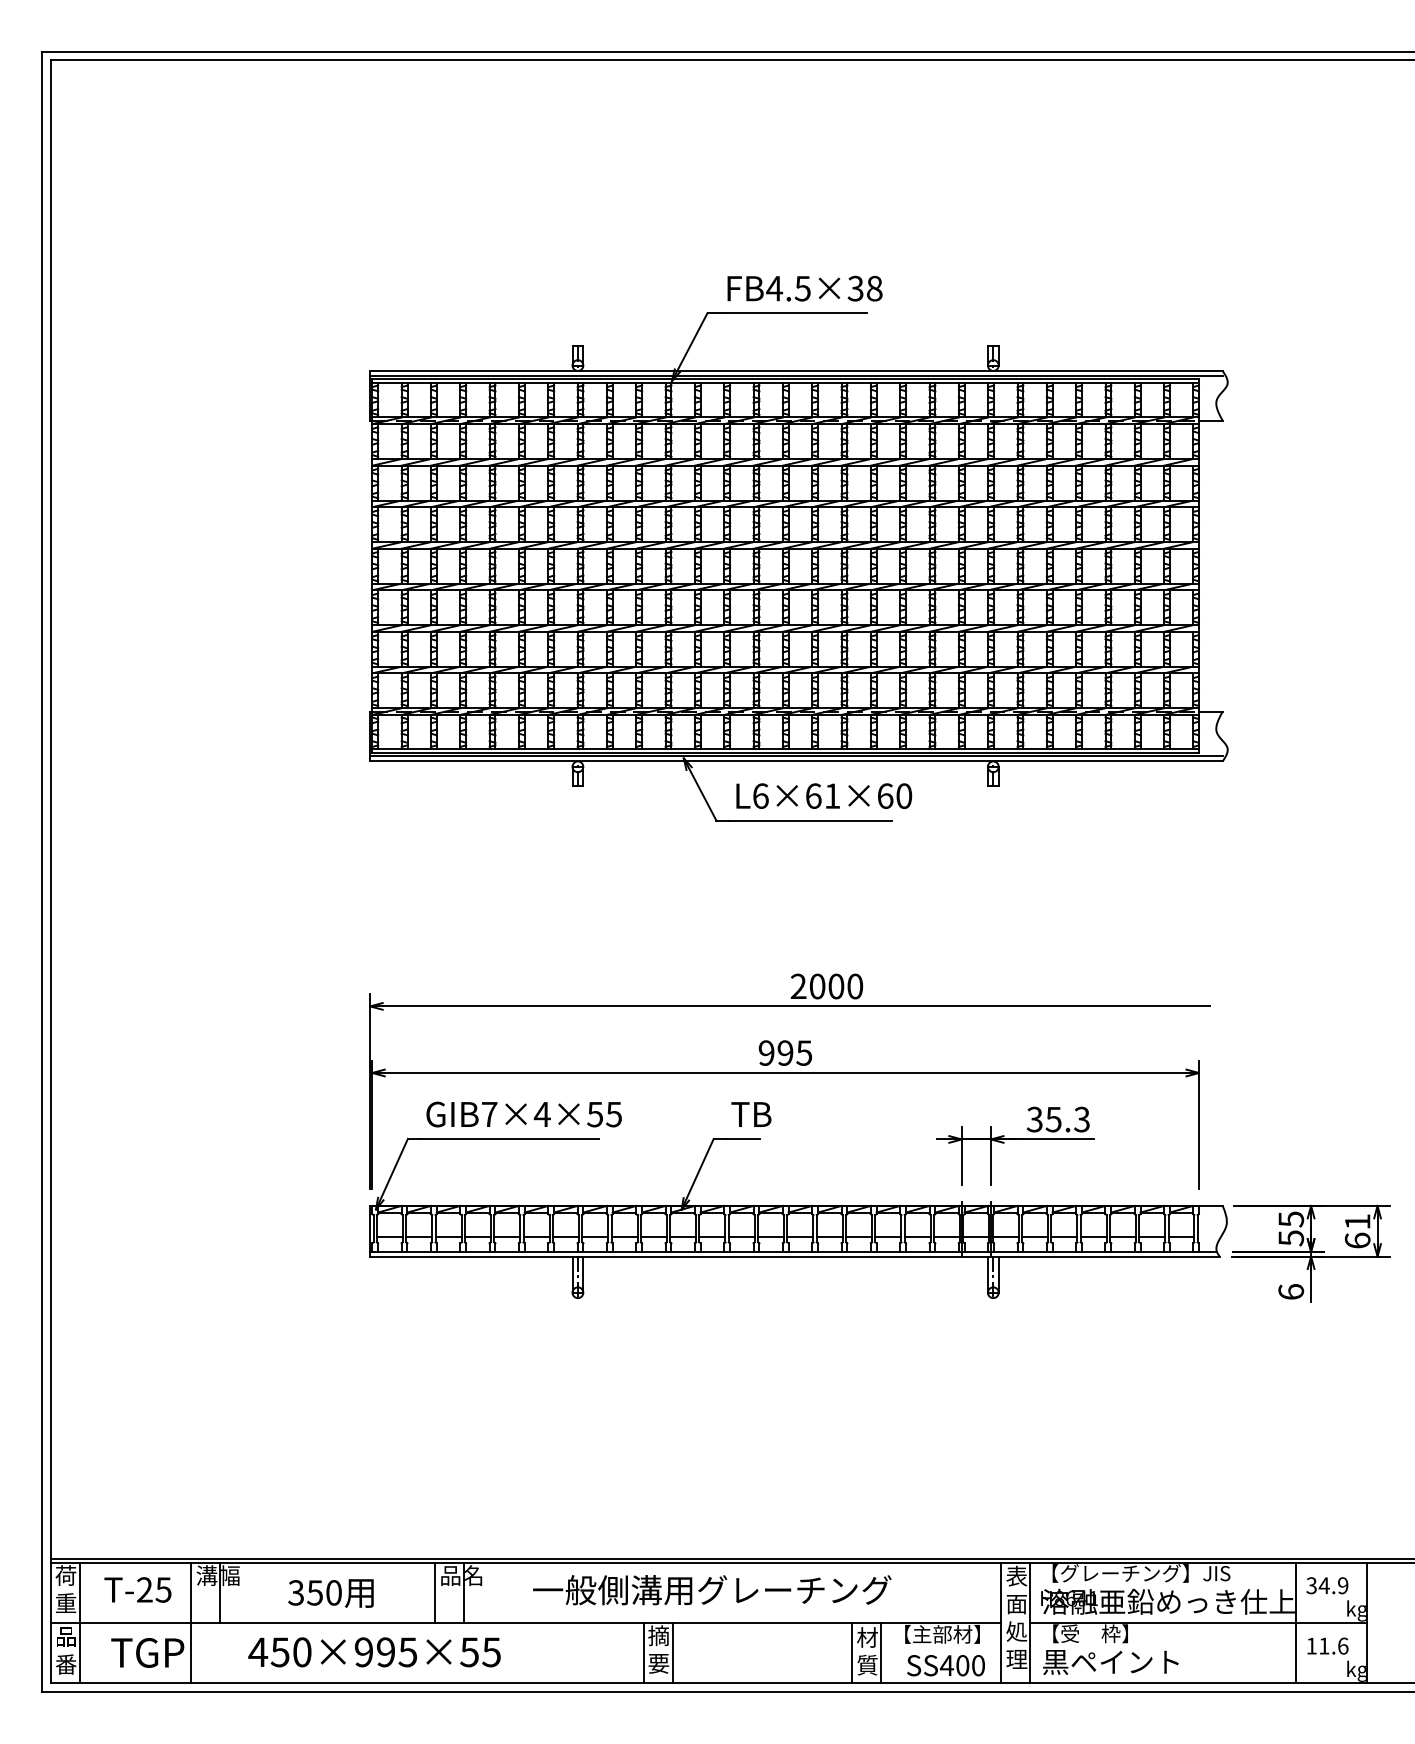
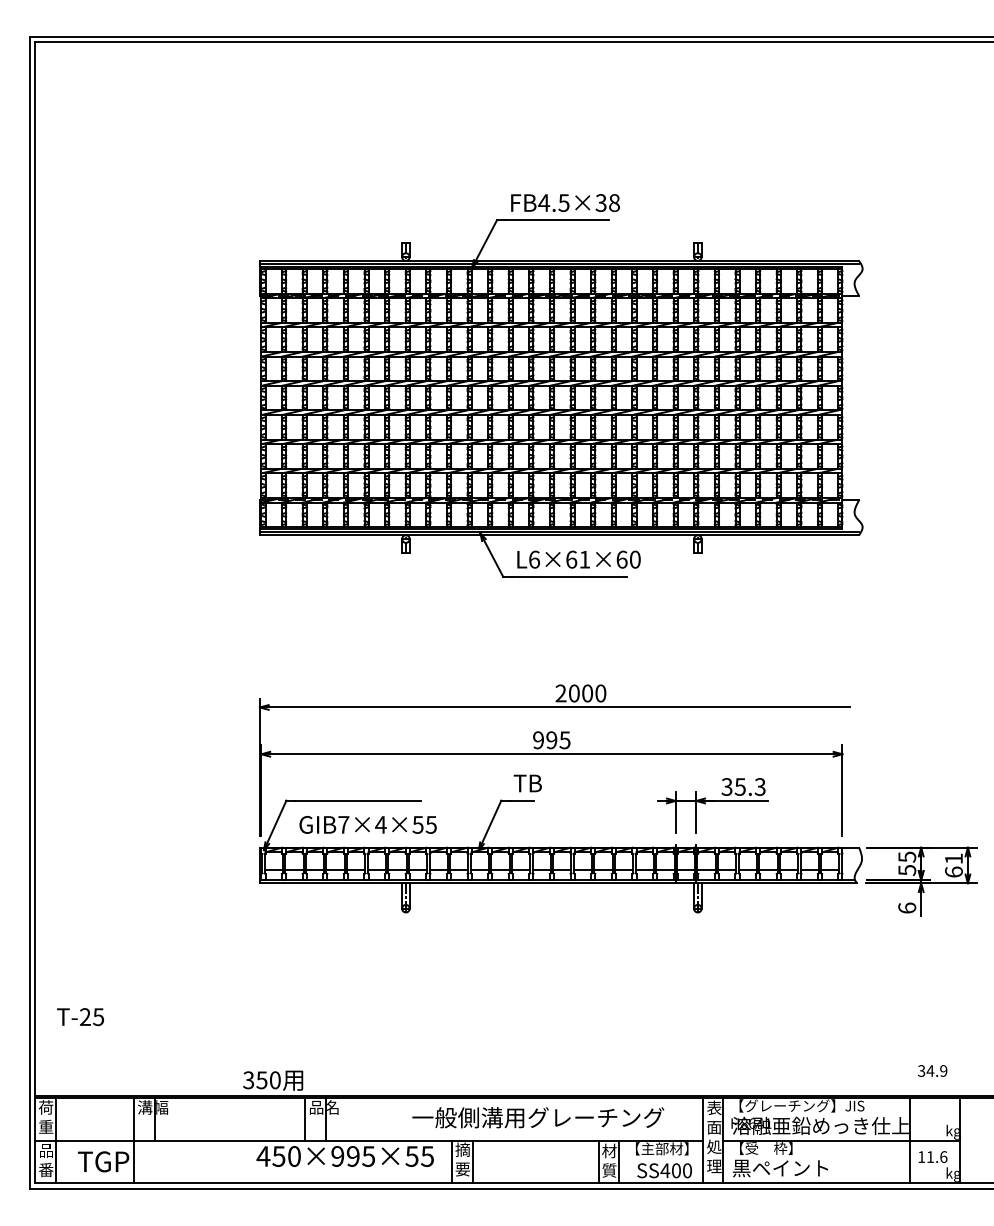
text: (523, 1114) -> (367, 824), moved
text: (1327, 1585) -> (932, 1070), moved
text: (137, 1589) -> (80, 1016), moved
text: (712, 1590) -> (538, 1117), moved
text: (330, 1593) -> (272, 1080), moved
text: (374, 1652) -> (345, 1156), moved

